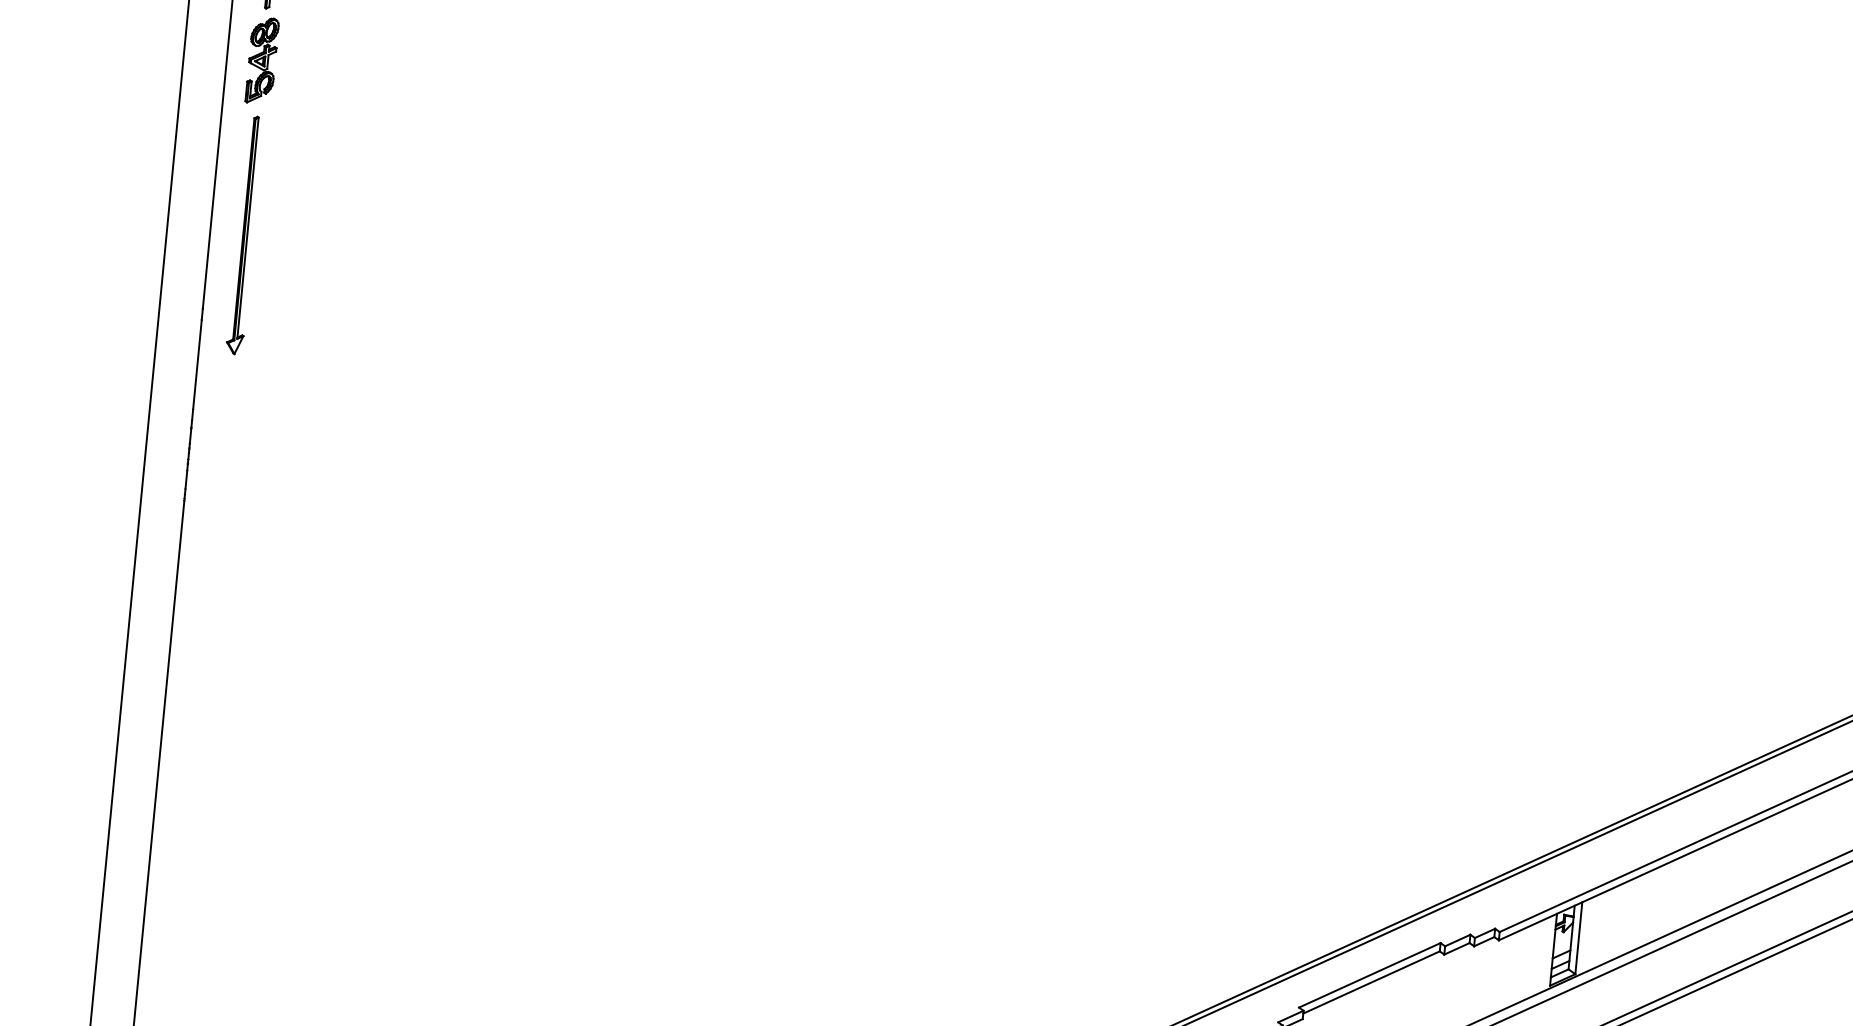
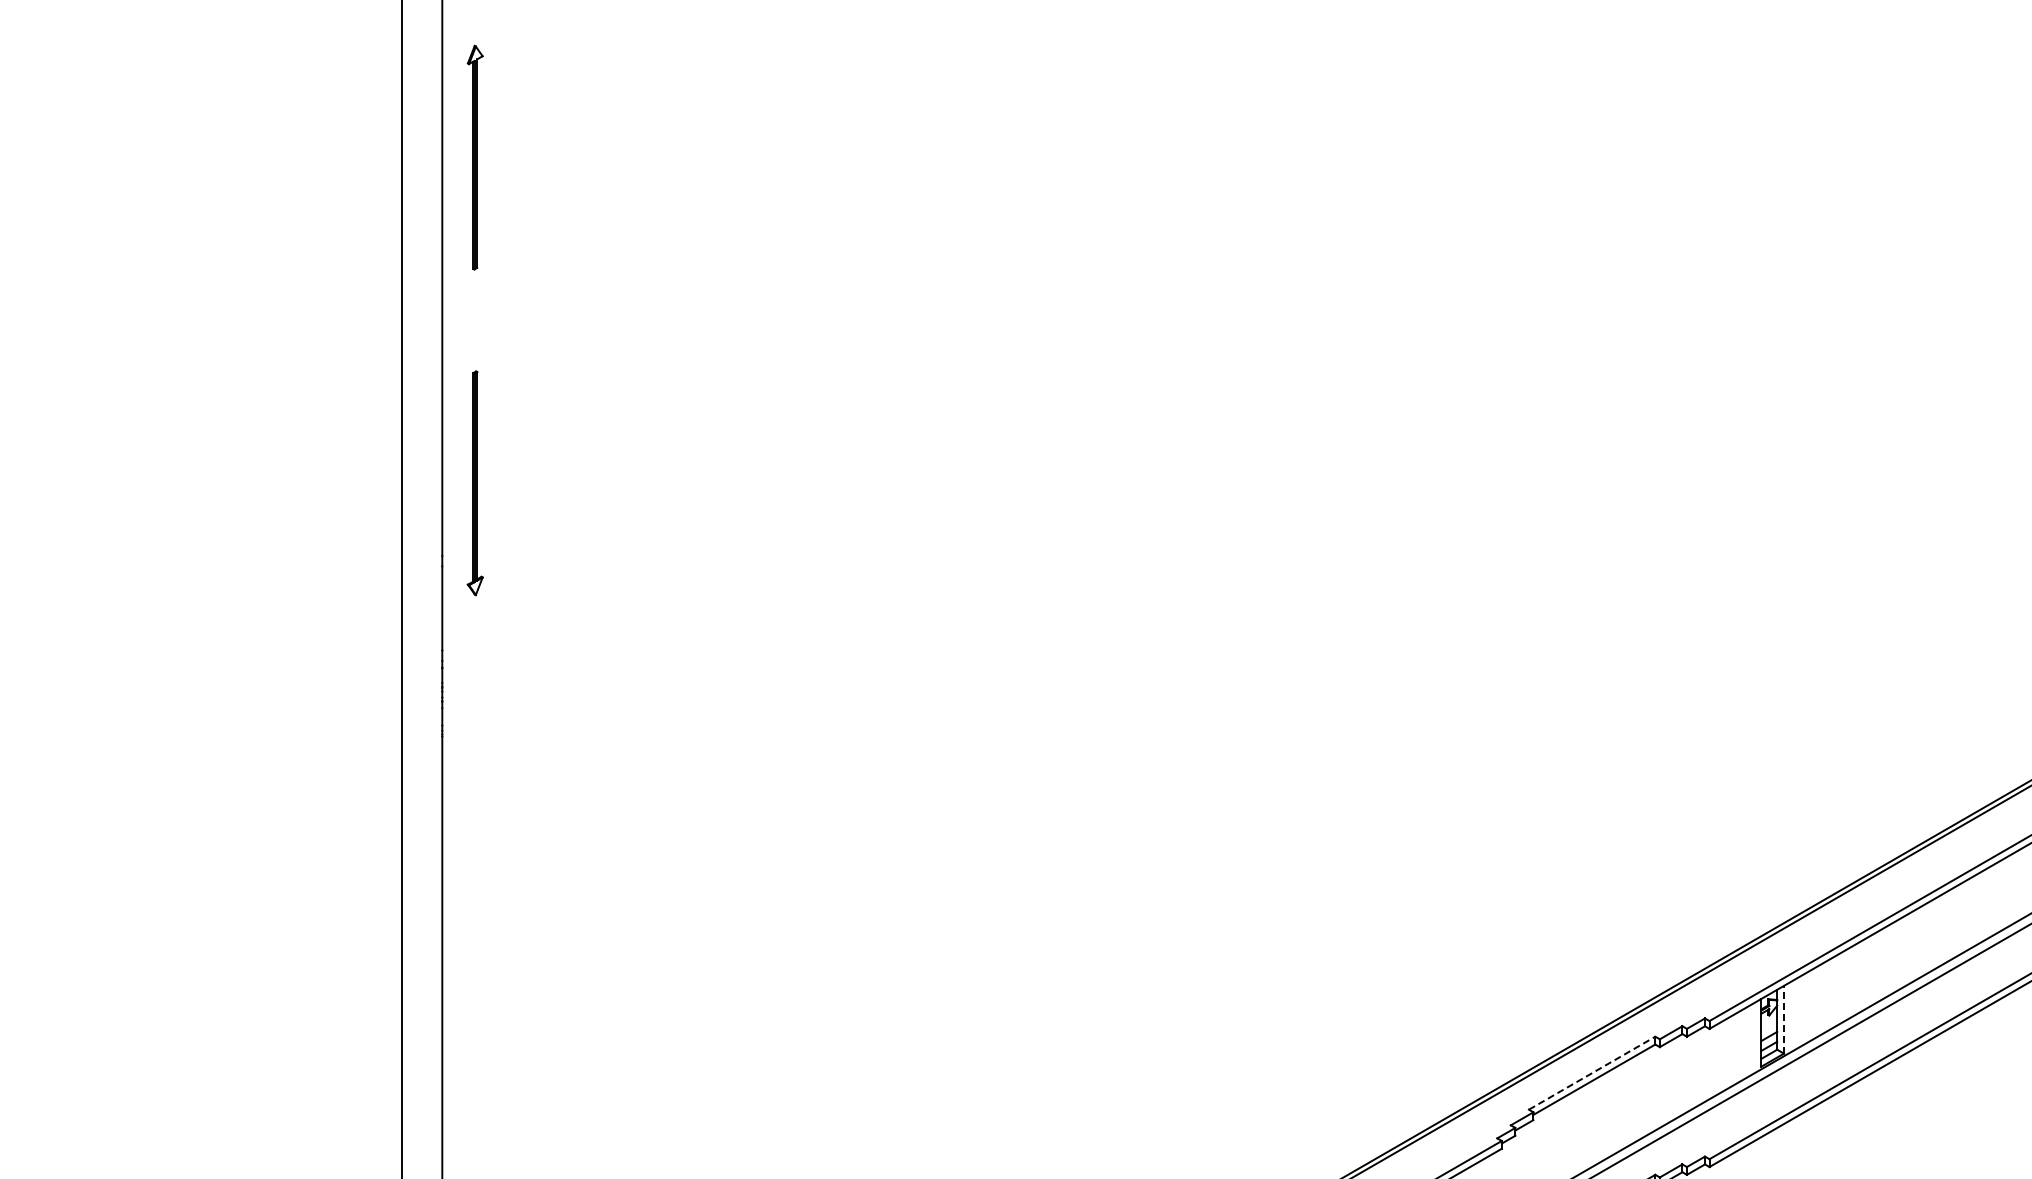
part: (262, 60) -> (475, 318), removed
line: (1579, 938) -> (1784, 1019), solid -> dashed
line: (1370, 975) -> (1592, 1073), solid -> dashed

